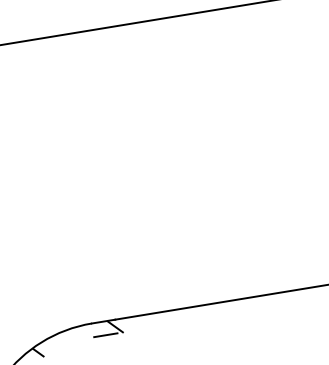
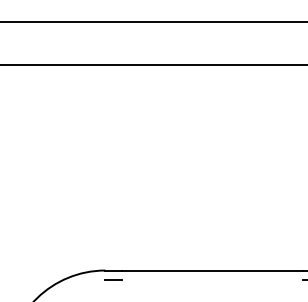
hatch: (77, 338) -> (93, 279), removed

